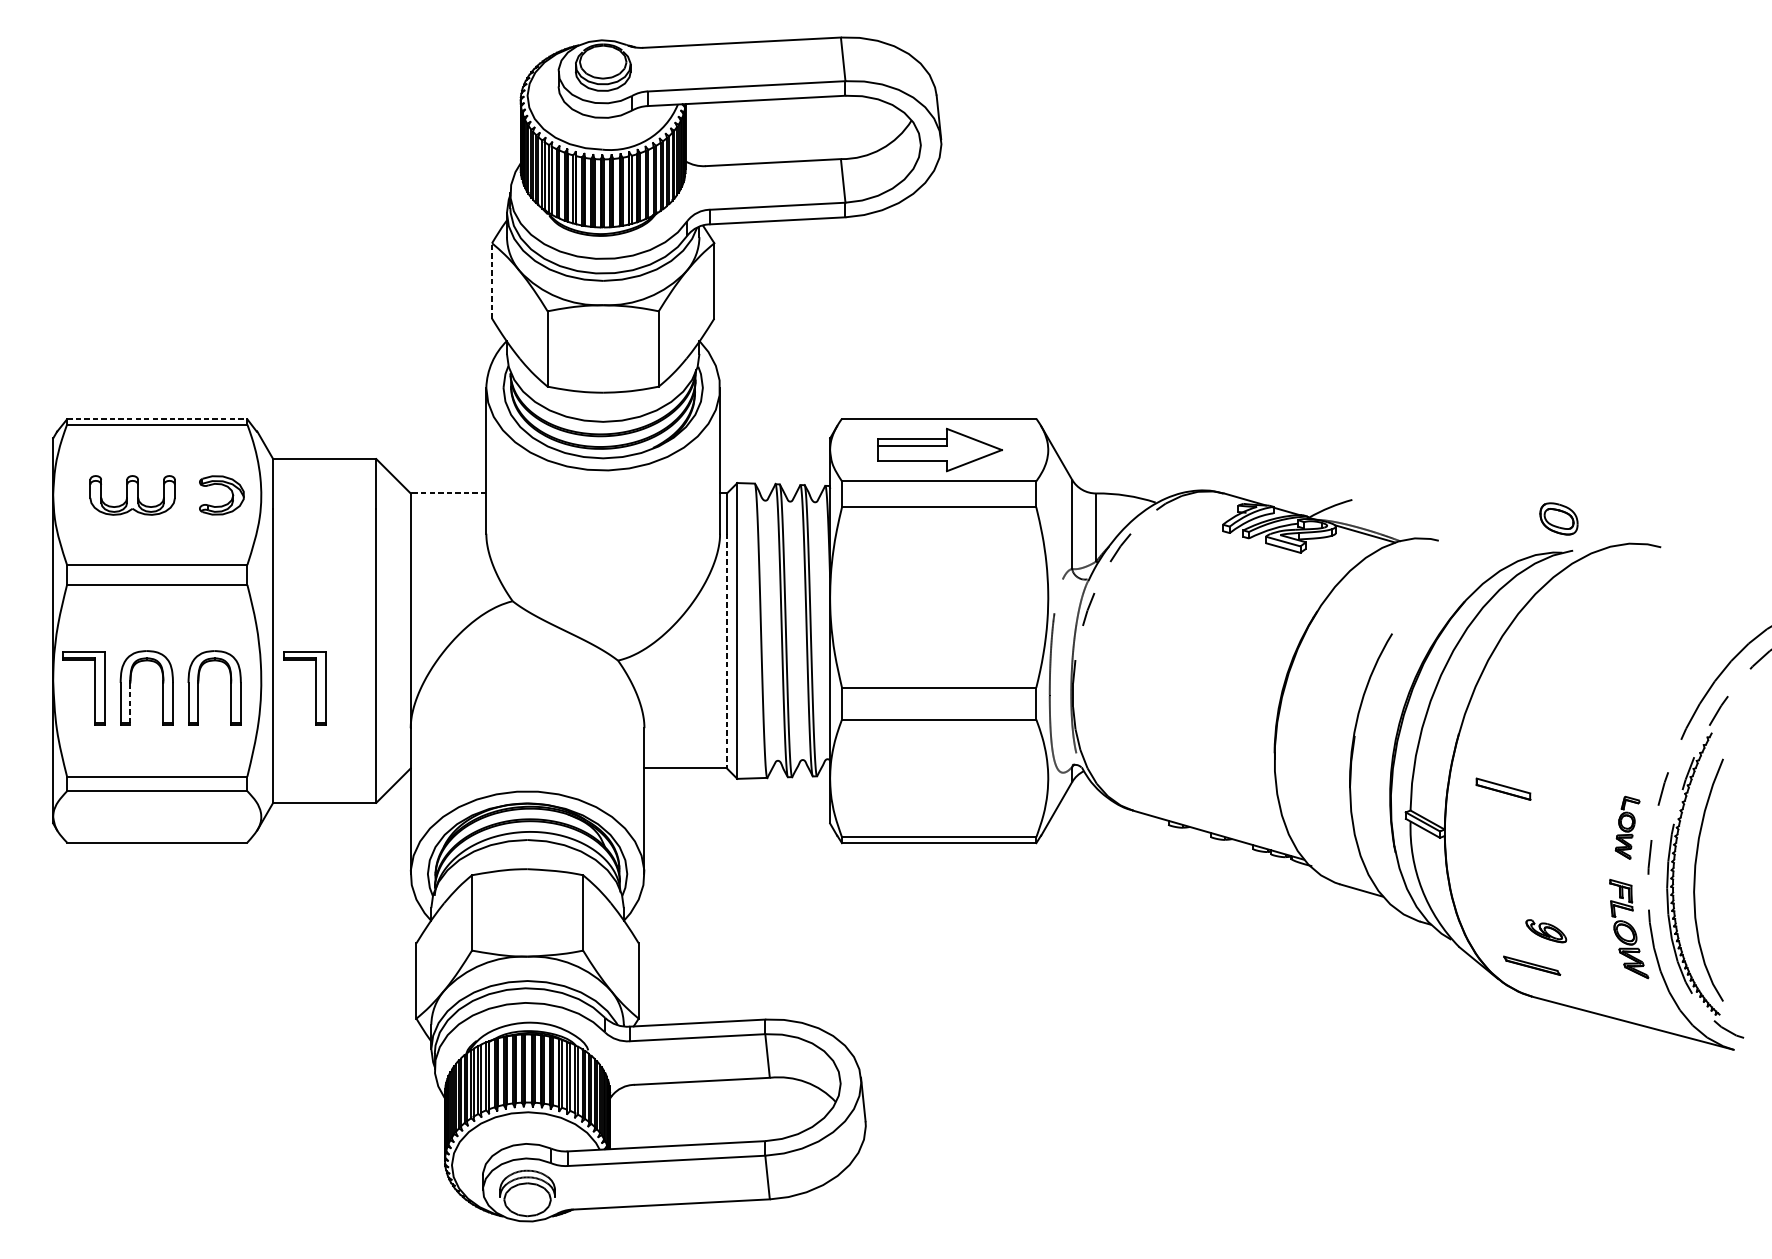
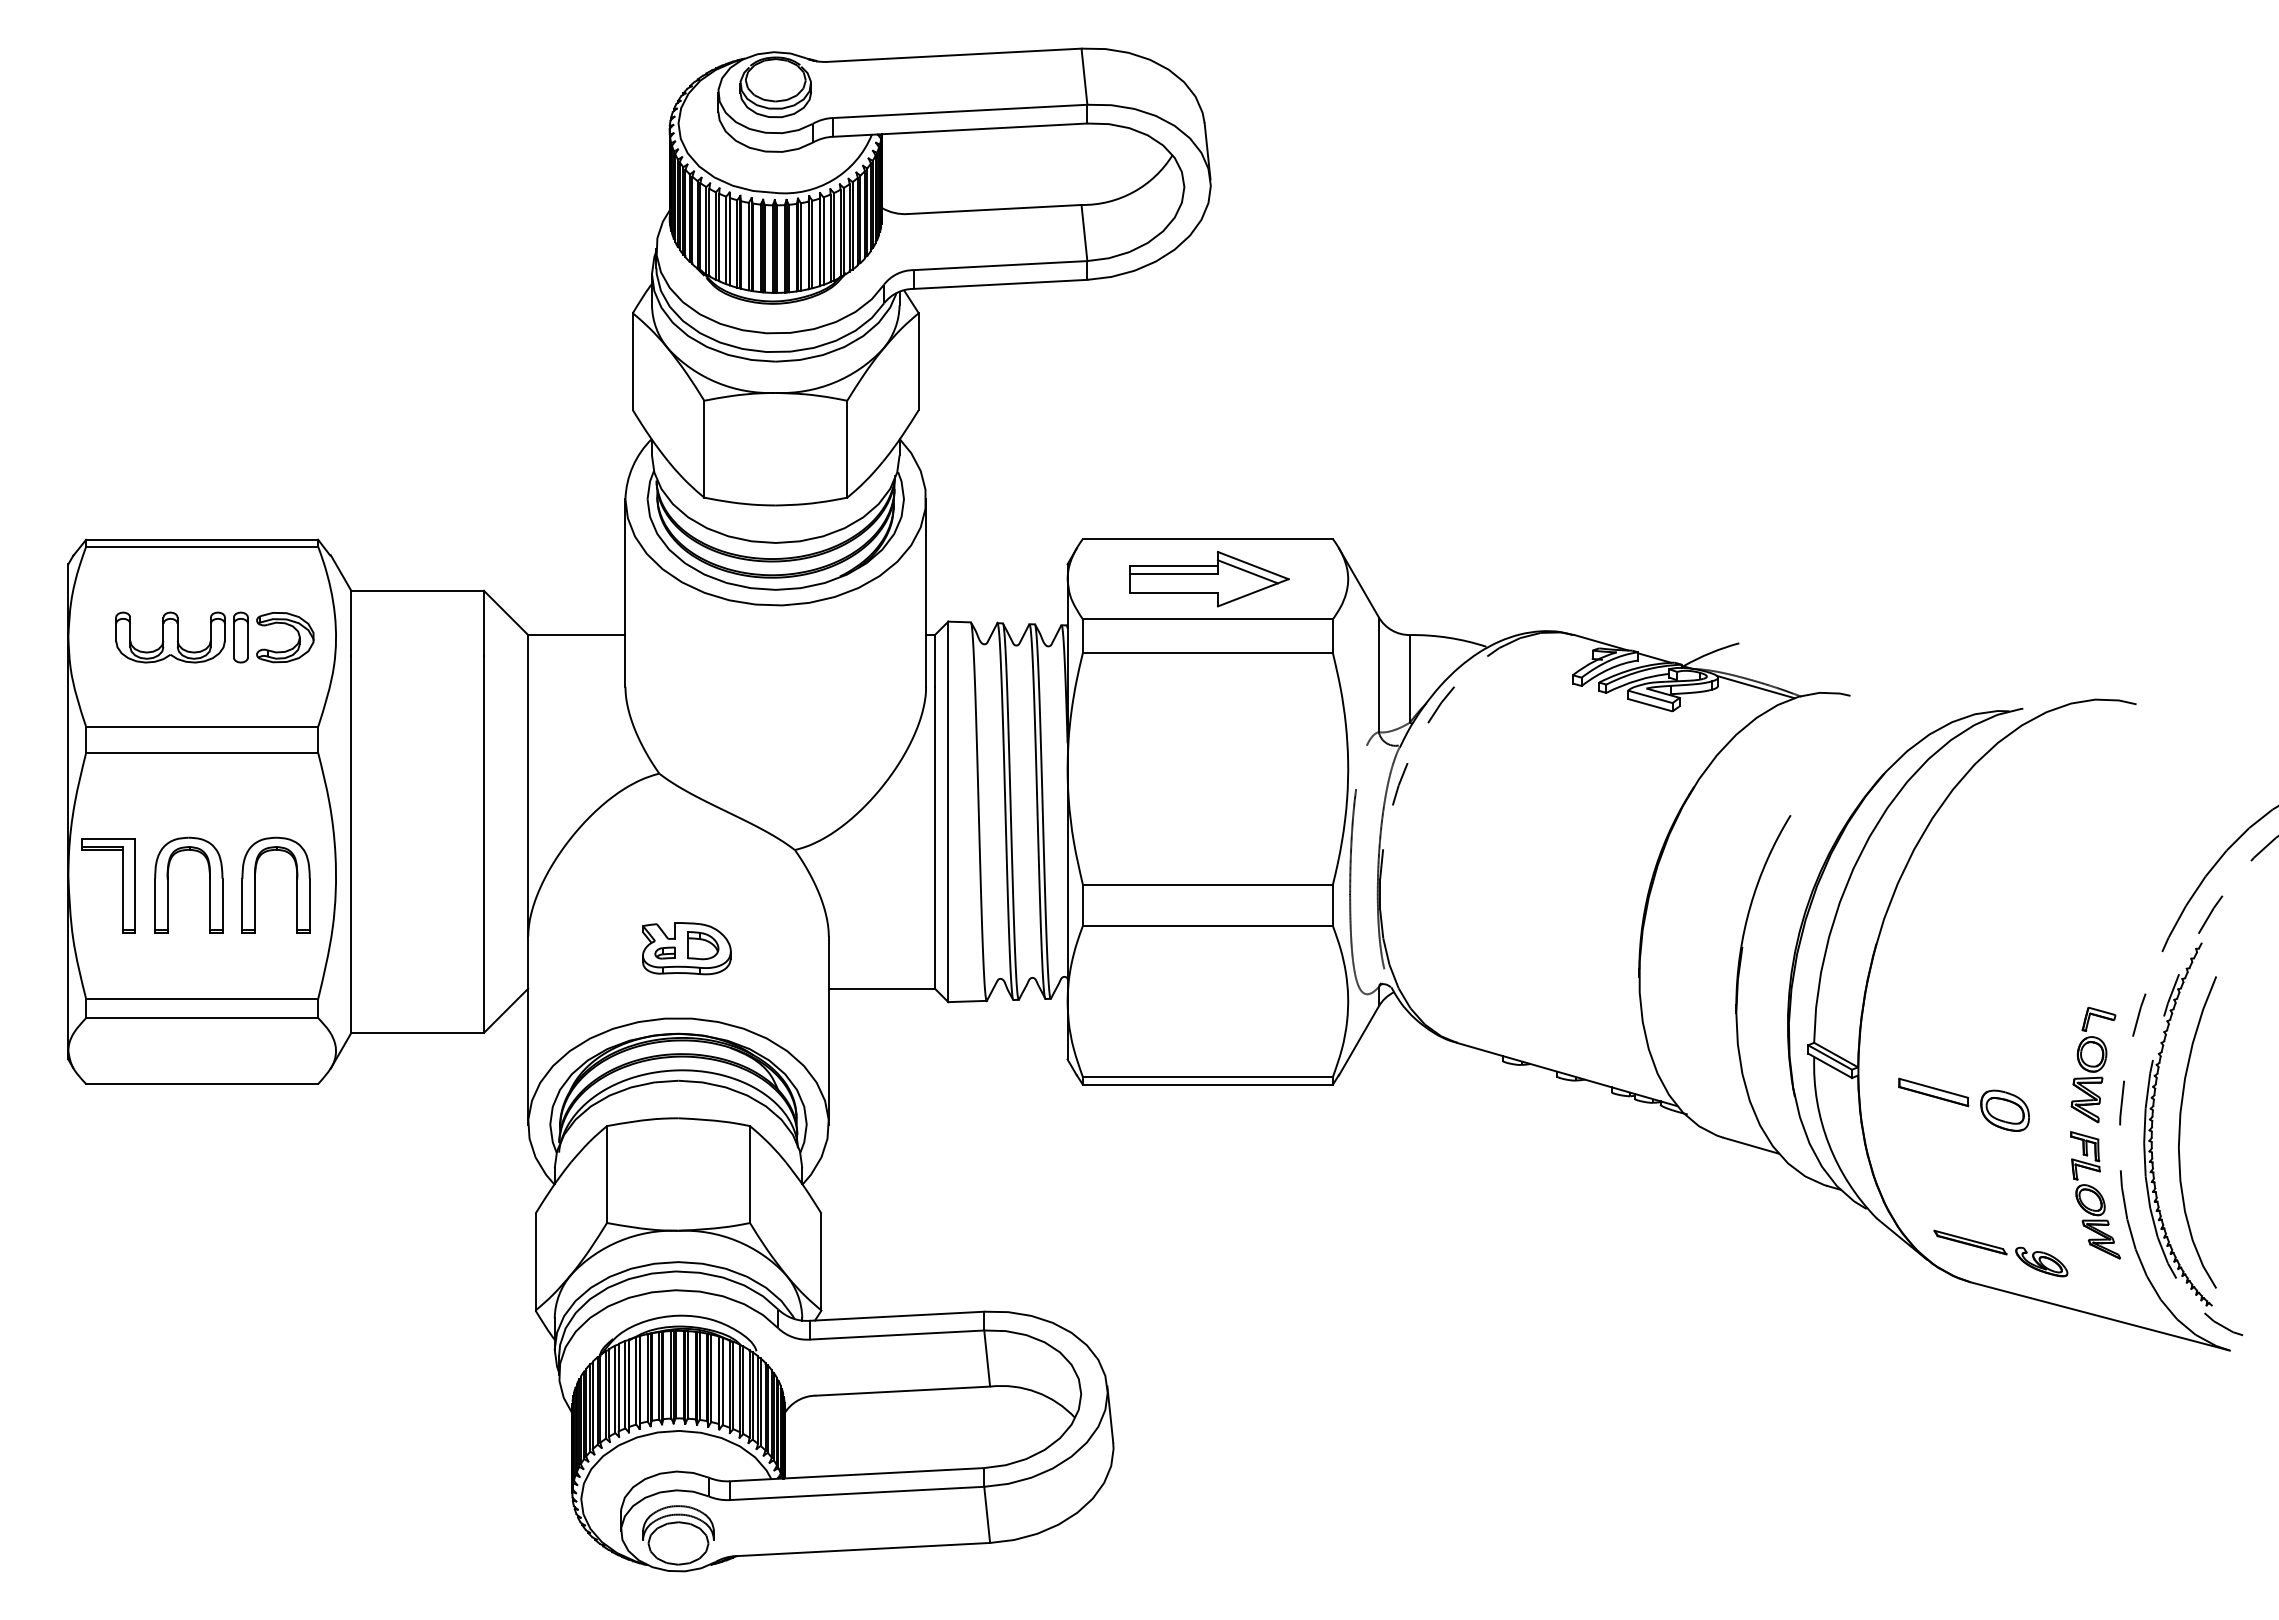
line: (491, 280) -> (632, 361), dashed -> solid
line: (157, 419) -> (202, 539), dashed -> solid
line: (969, 444) -> (1247, 571), added
line: (448, 493) -> (576, 635), dashed -> solid
part: (187, 495) -> (240, 637), added
part: (1558, 518) -> (2004, 1110), moved
line: (726, 650) -> (934, 837), dashed -> solid
part: (316, 688) -> (406, 885), removed
line: (130, 704) -> (167, 906), dashed -> solid
part: (533, 737) -> (686, 948), added
part: (1503, 789) -> (1933, 1092), moved
part: (1627, 828) -> (2093, 1065), size x1.43
part: (1546, 930) -> (2041, 1261), moved

